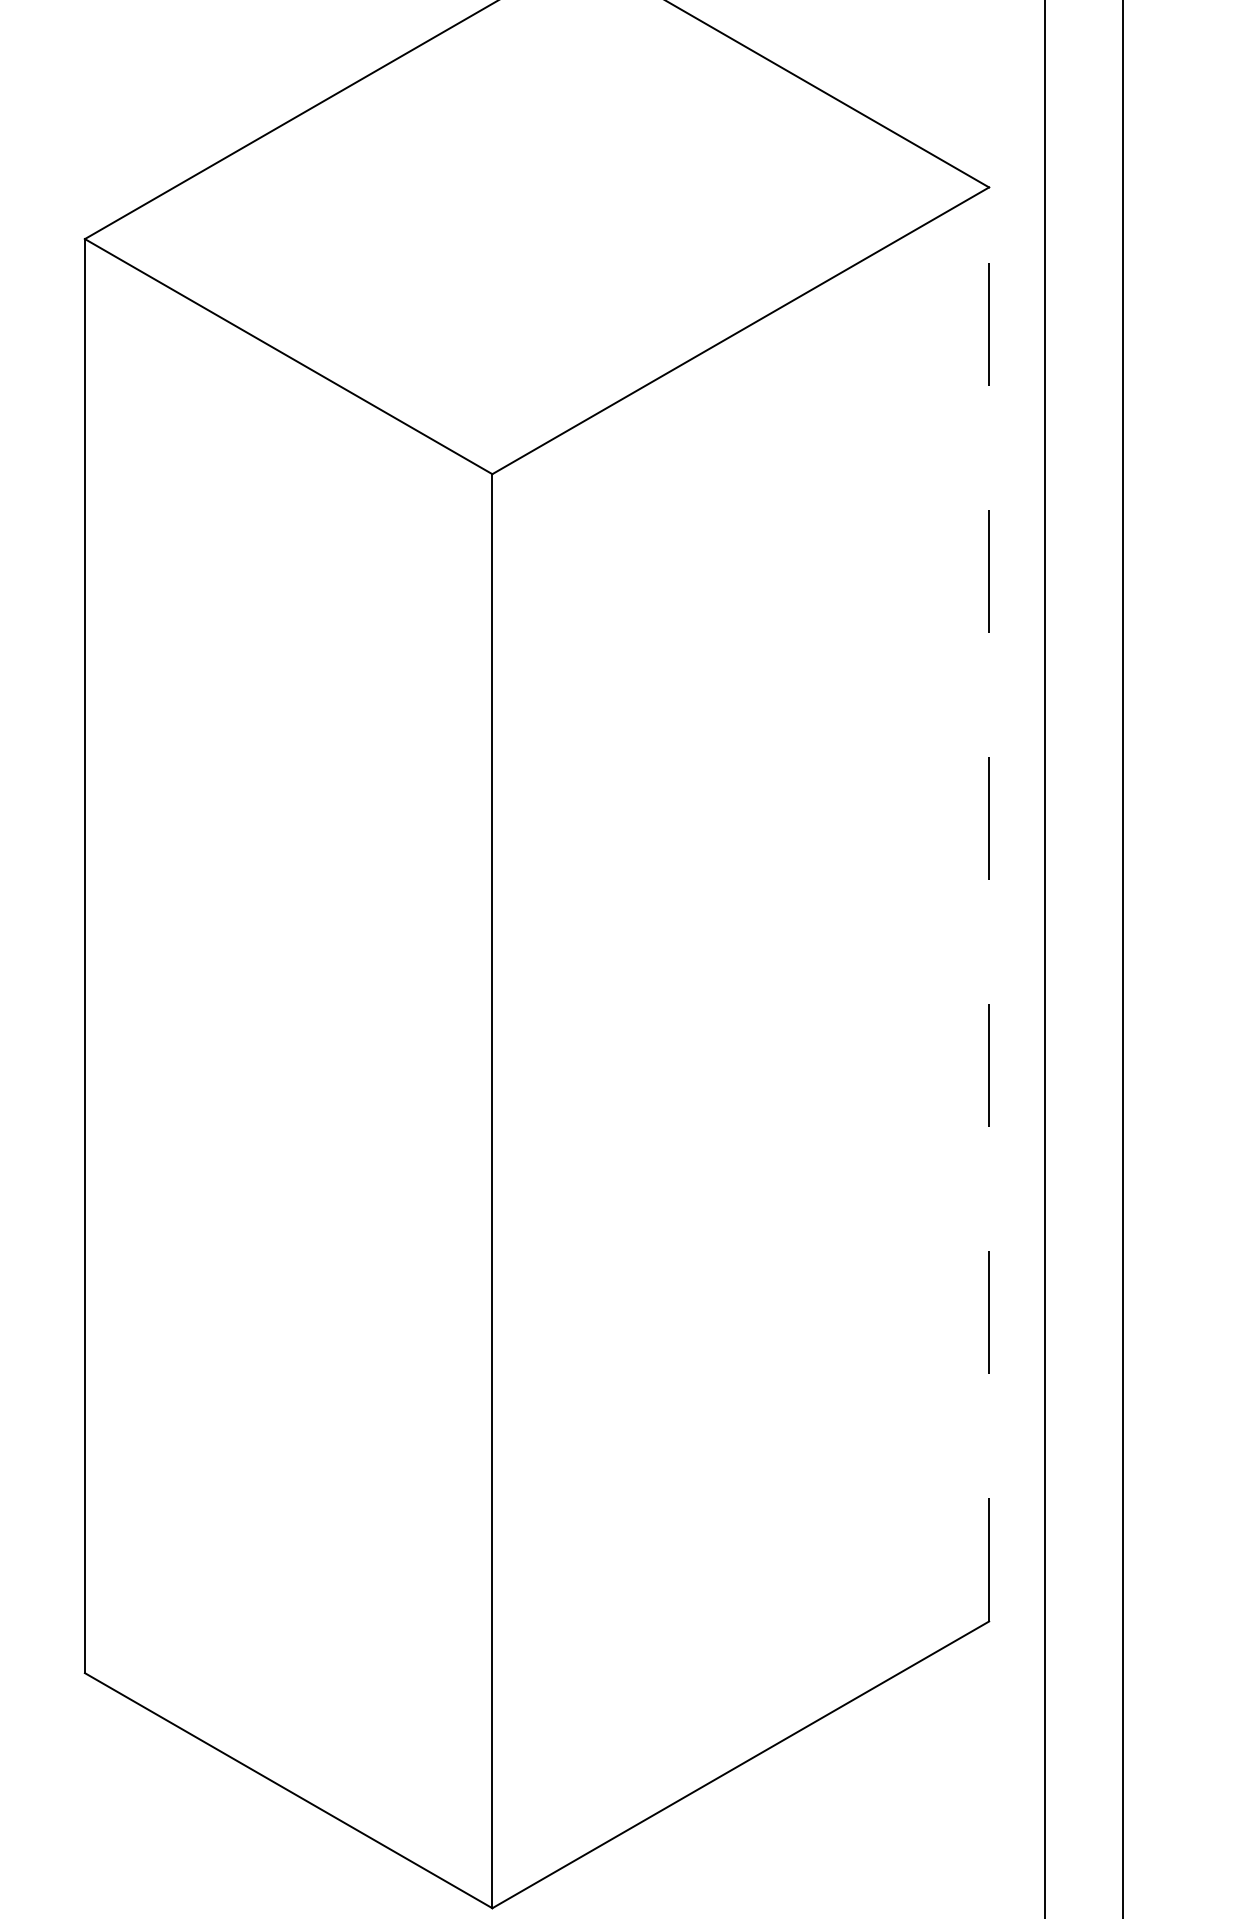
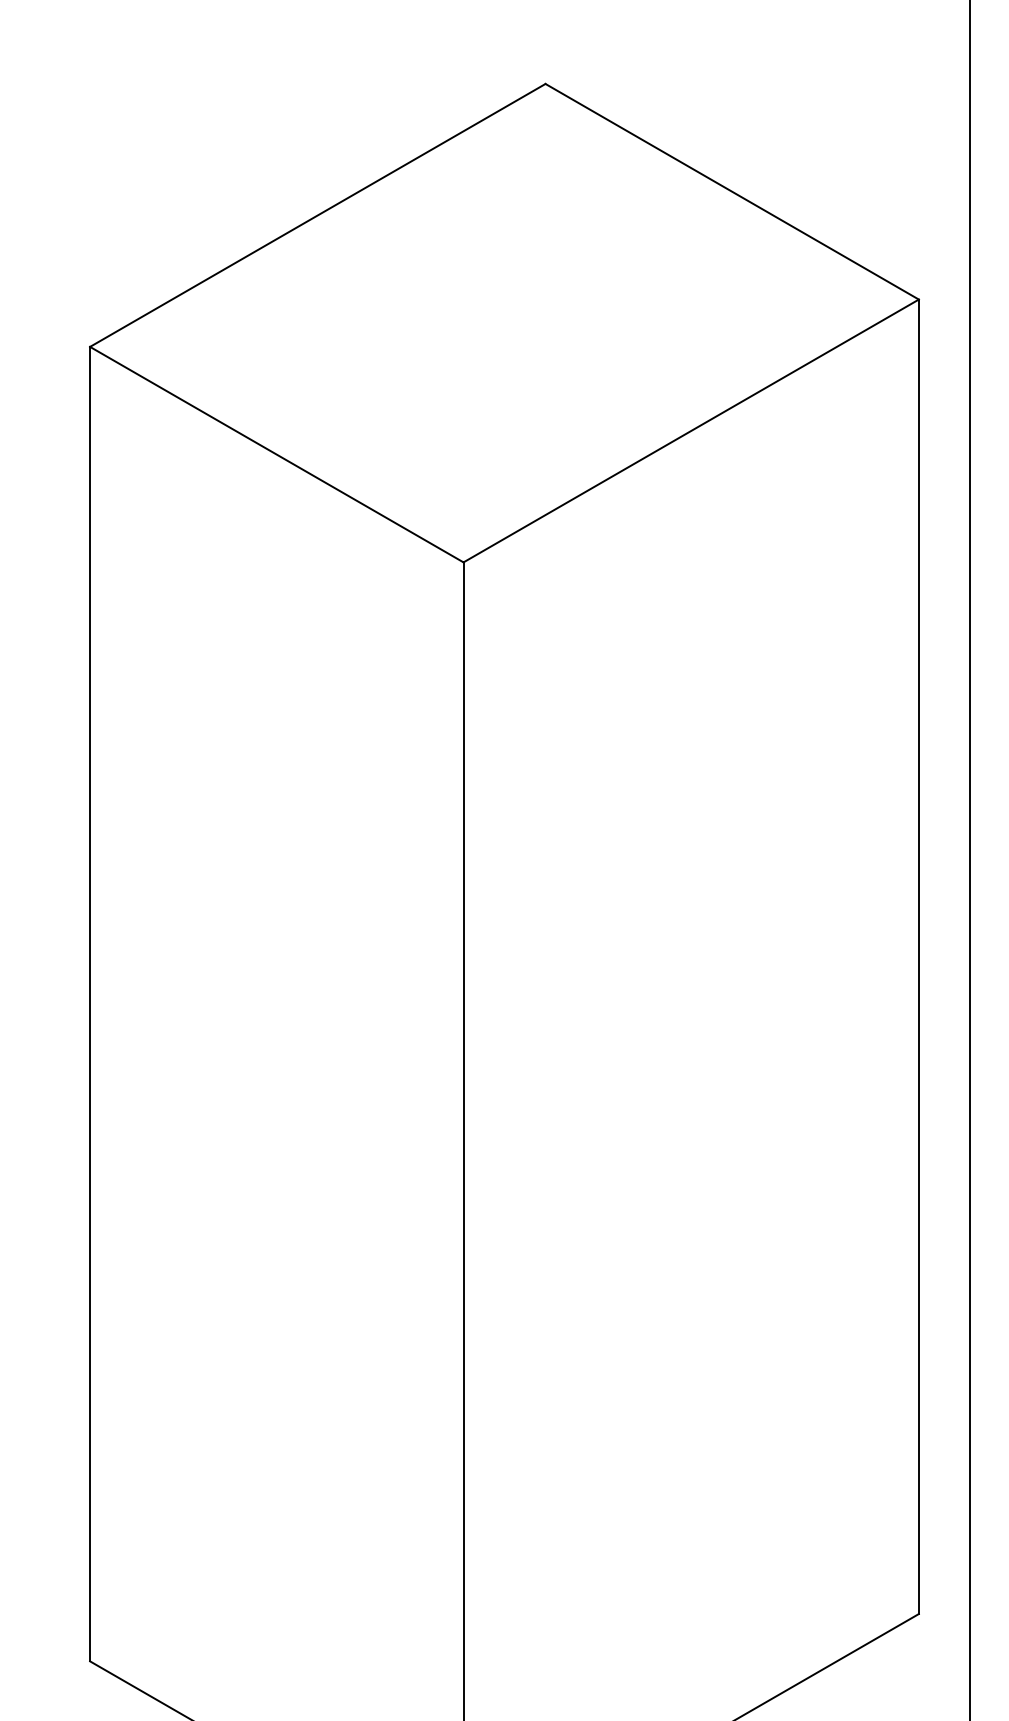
line: (989, 903) -> (919, 955), dashed -> solid

